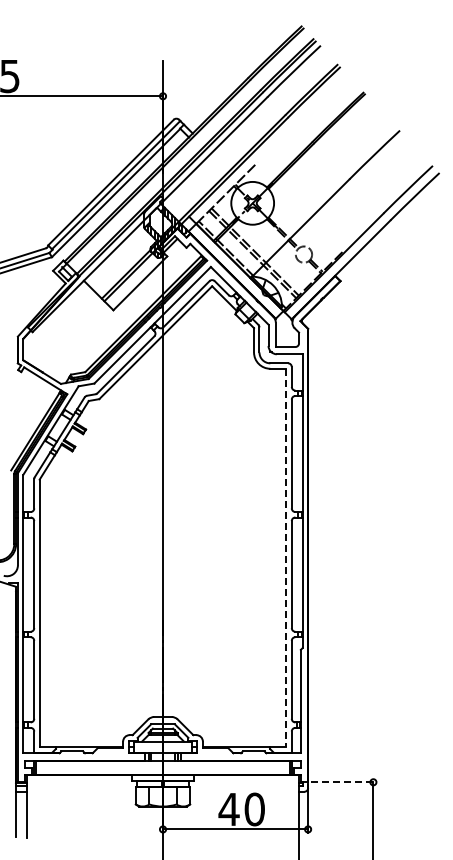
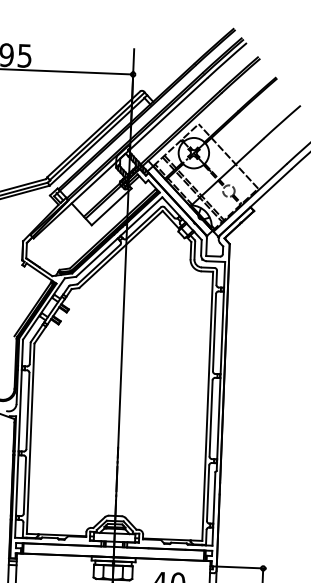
line: (301, 205) -> (228, 156), added
line: (286, 558) -> (207, 406), dashed -> solid
line: (344, 782) -> (242, 567), dashed -> solid

